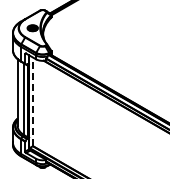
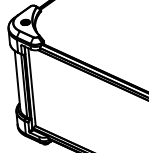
line: (33, 101) -> (32, 86), dashed -> solid

